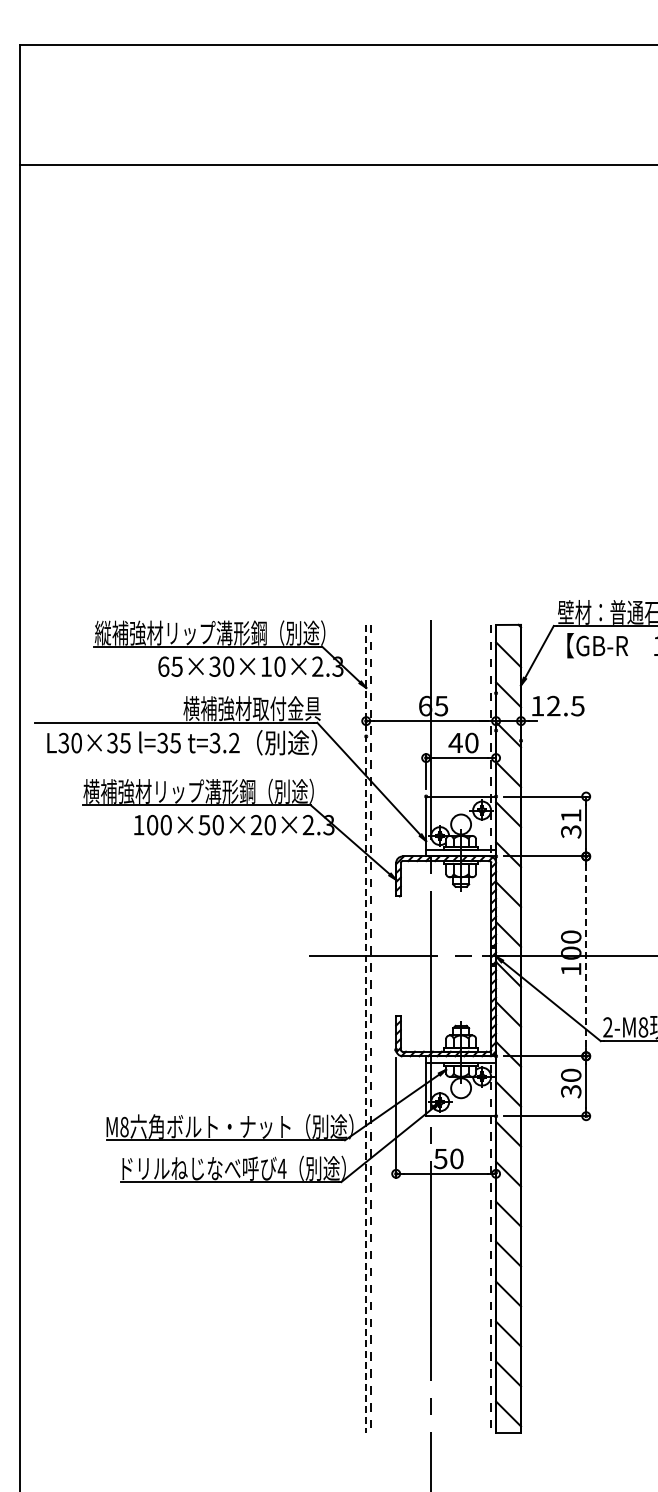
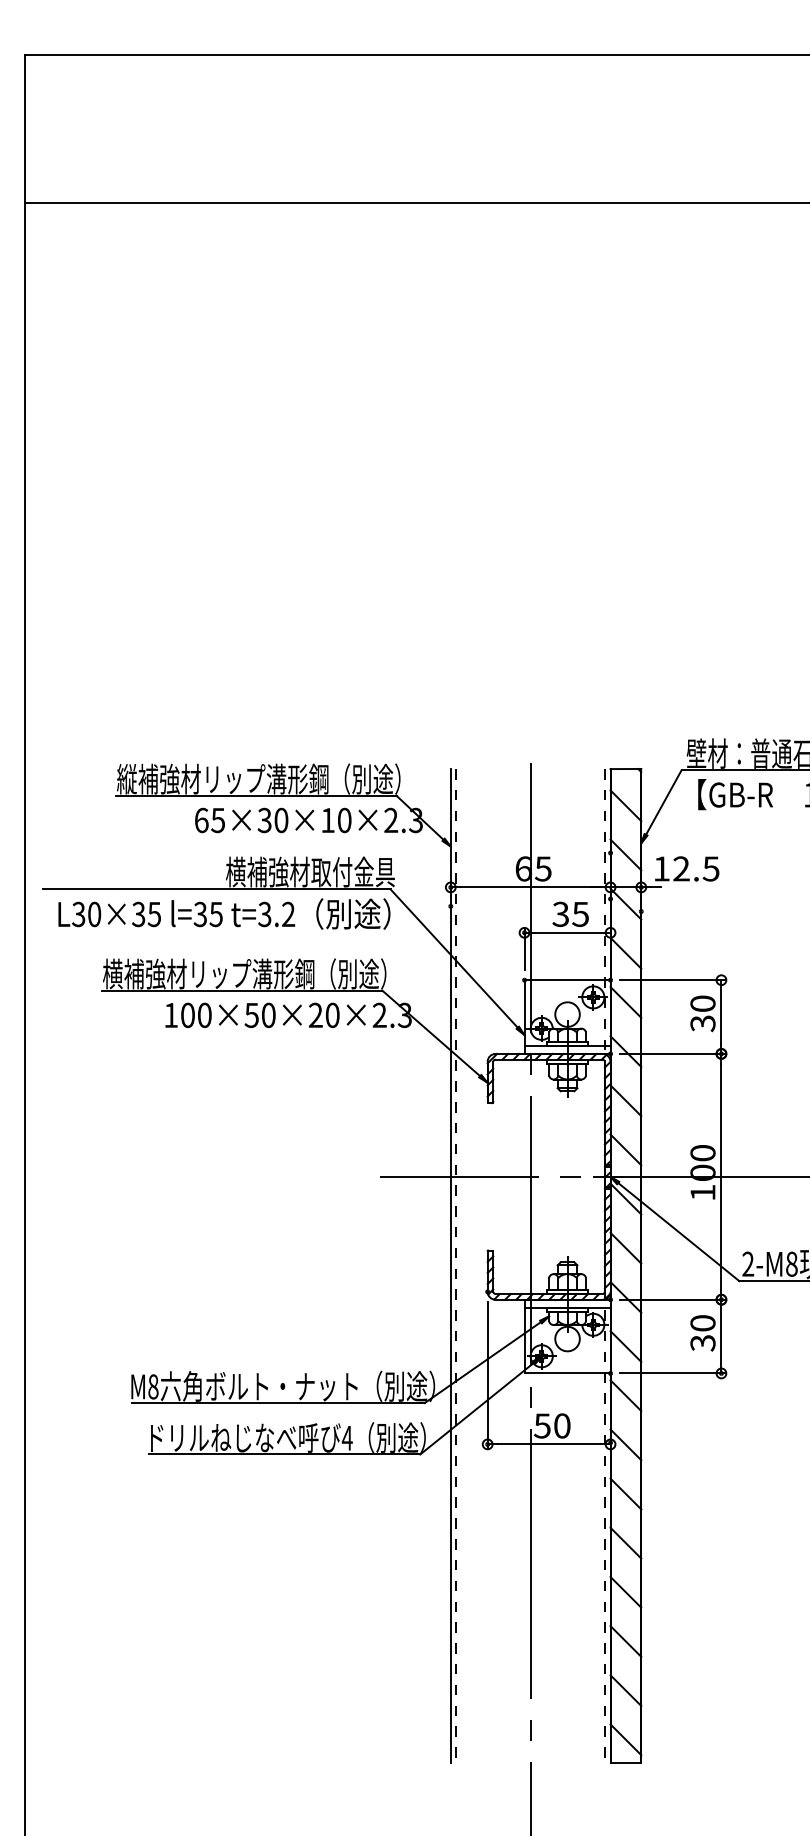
text: (463, 742) -> (570, 913), 40 -> 35
text: (571, 815) -> (703, 1003), 31 -> 30
line: (586, 956) -> (721, 1176), dashed -> solid
line: (366, 1028) -> (451, 1265), dashed -> solid

